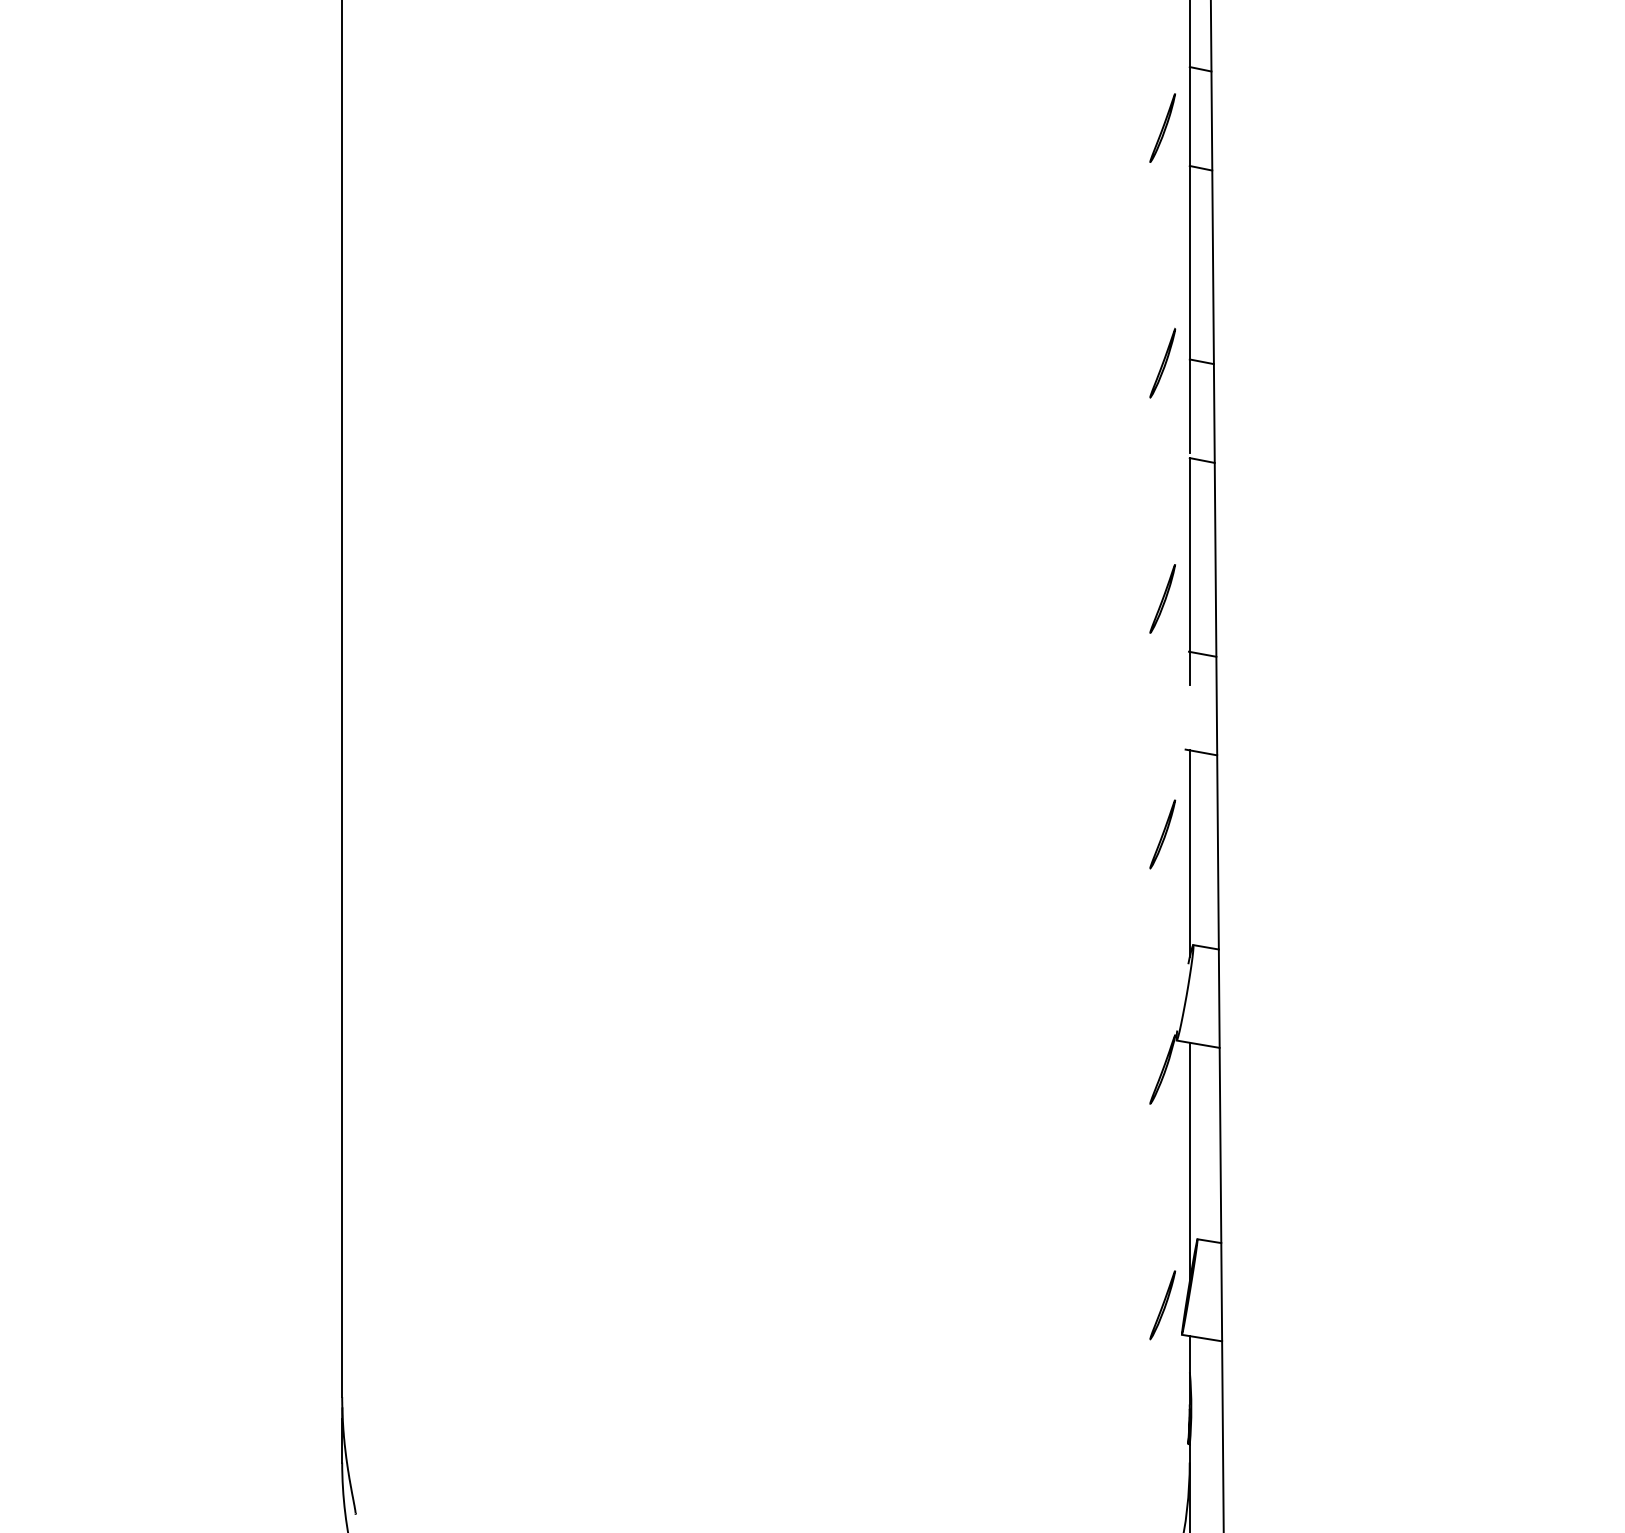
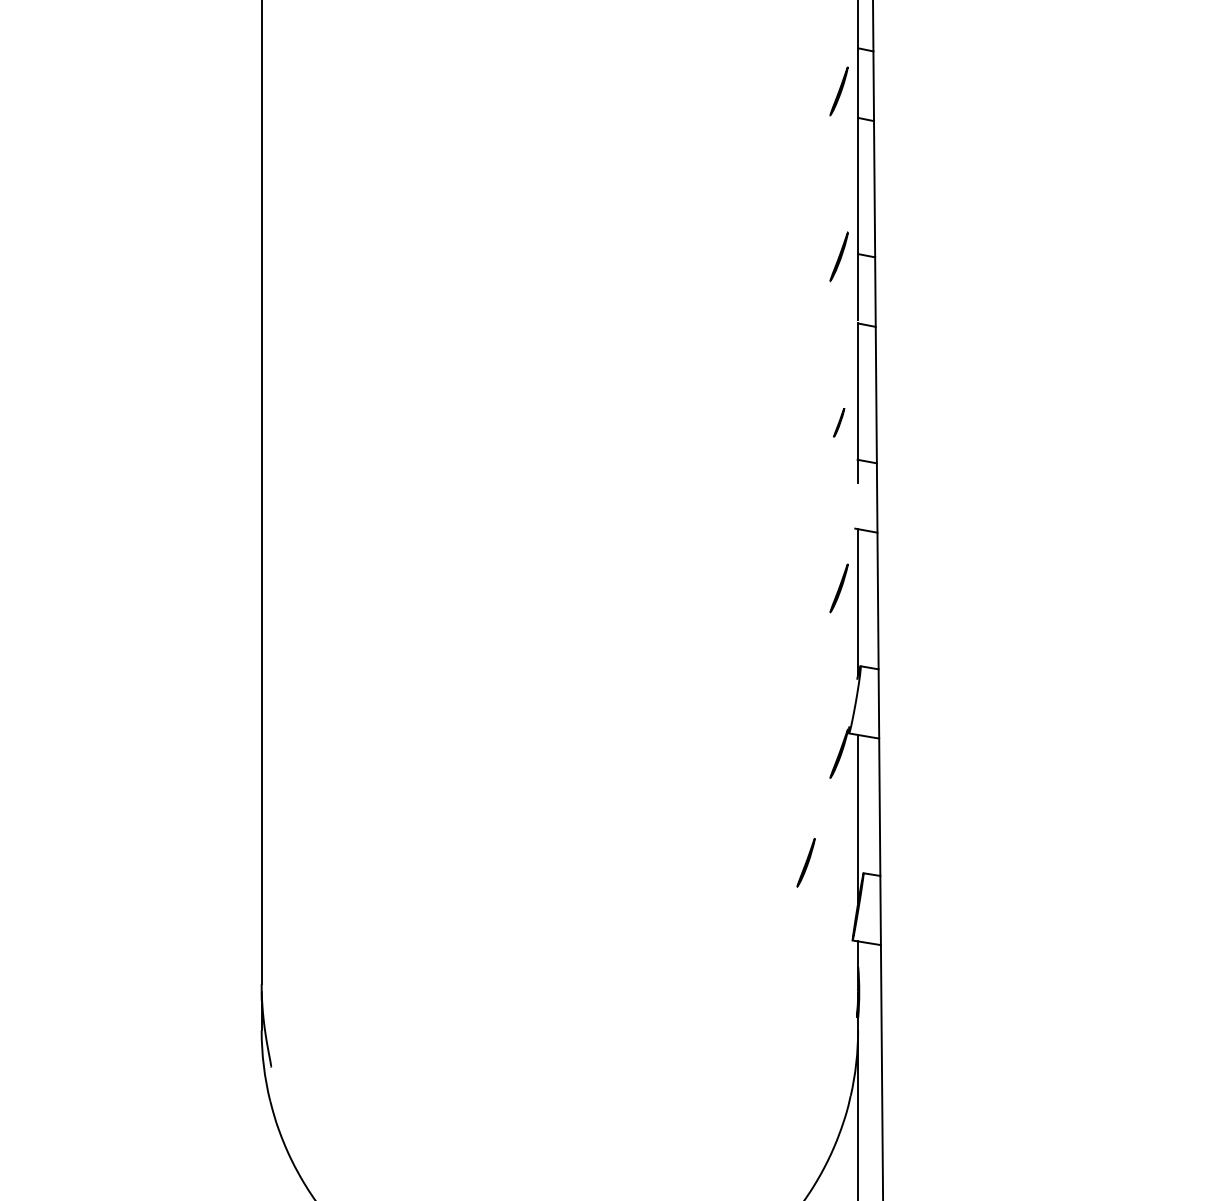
part: (1161, 598) -> (838, 422), size x0.6
part: (1161, 1304) -> (805, 862), moved

